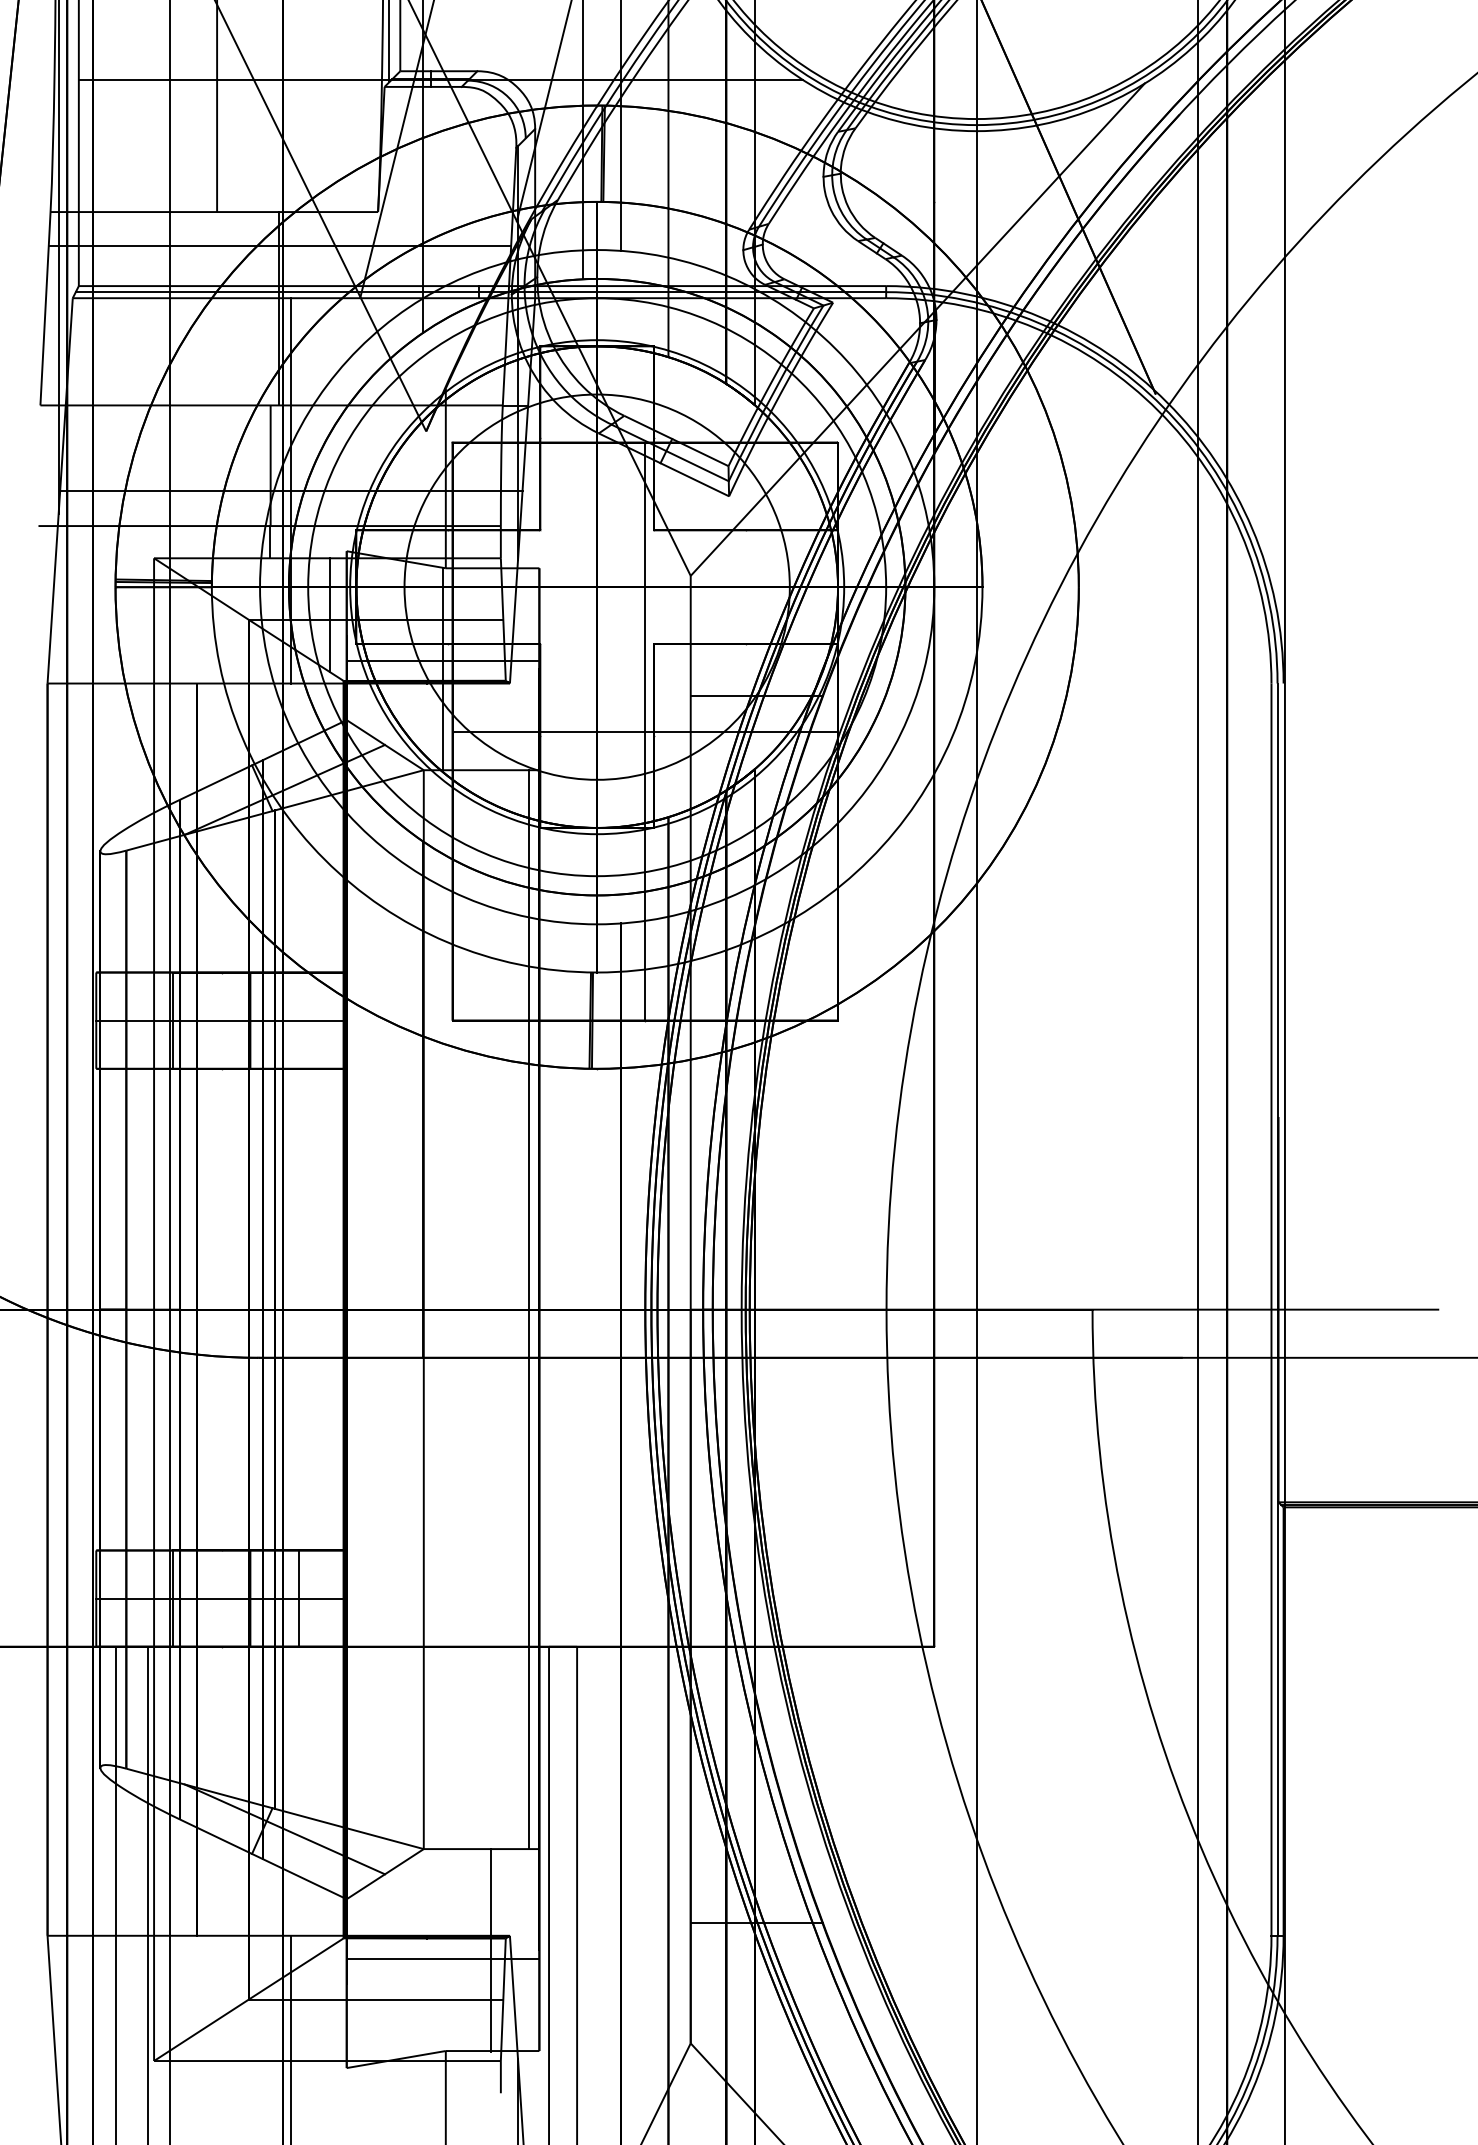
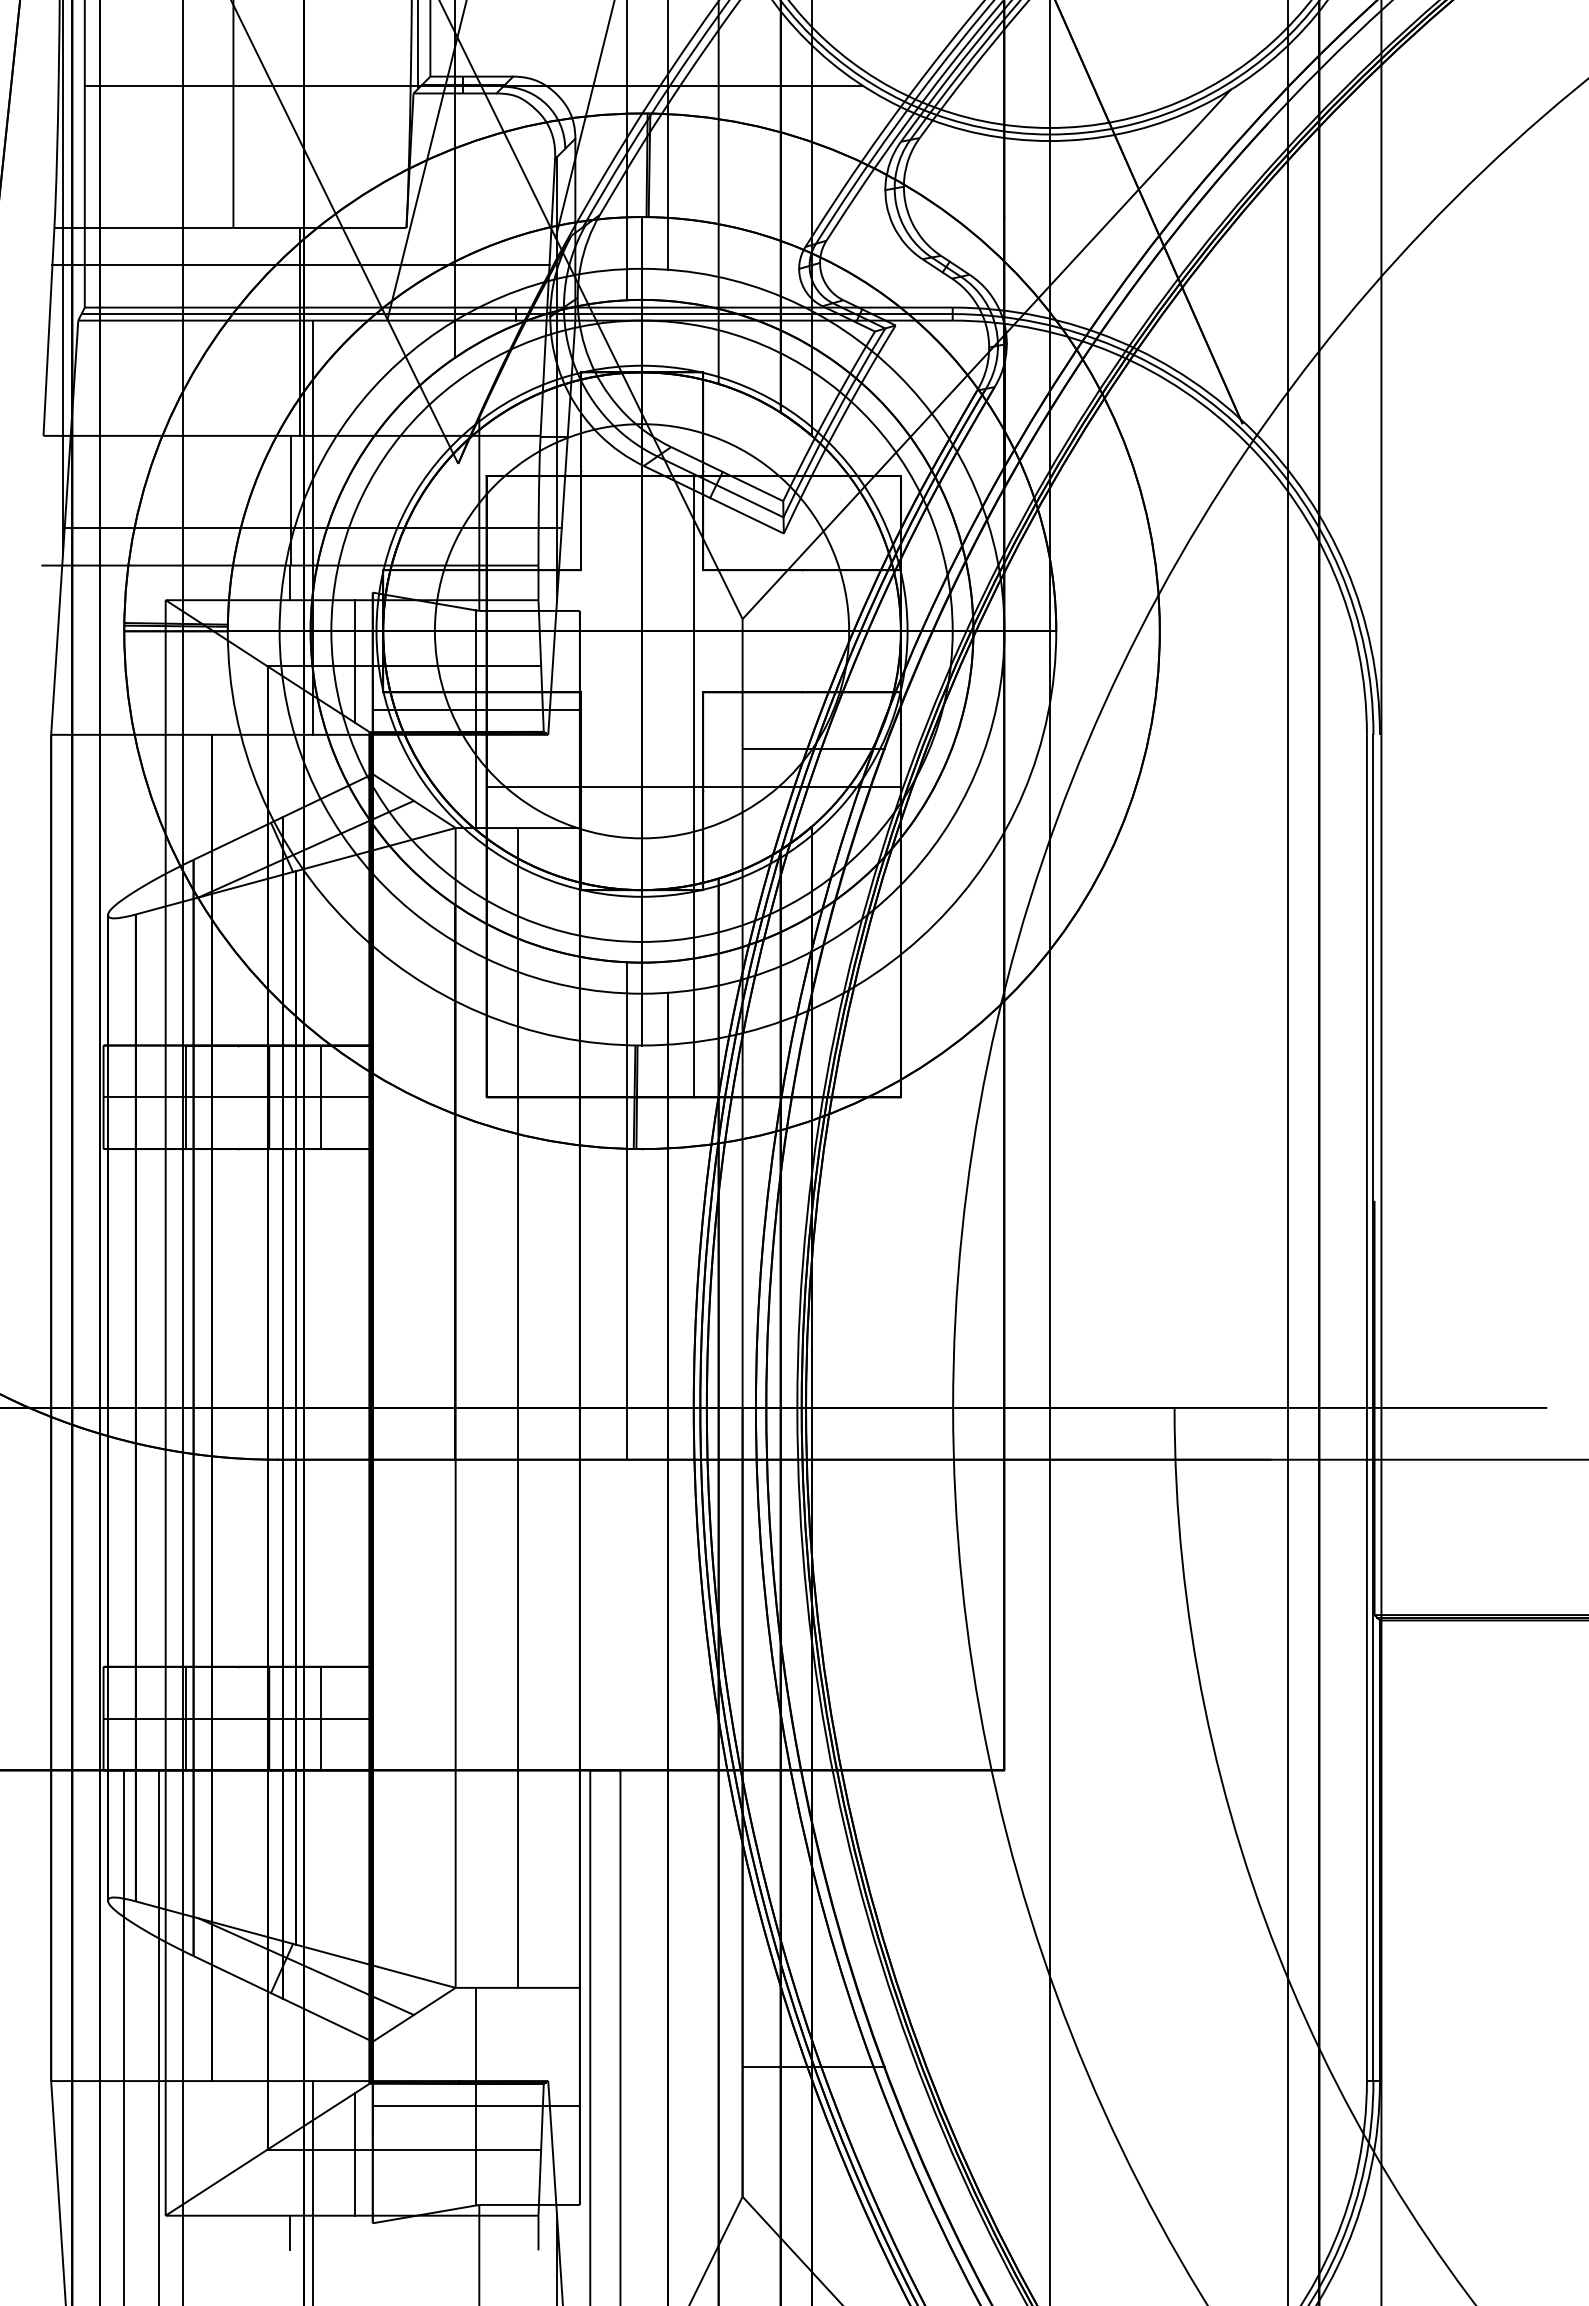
line: (299, 1020) -> (321, 1097), added
line: (582, 1125) -> (626, 1210), added
line: (528, 1309) -> (517, 1407), moved
line: (490, 1950) -> (476, 2096), moved
line: (329, 2004) -> (354, 2154), added
line: (269, 2076) -> (289, 2232), added

